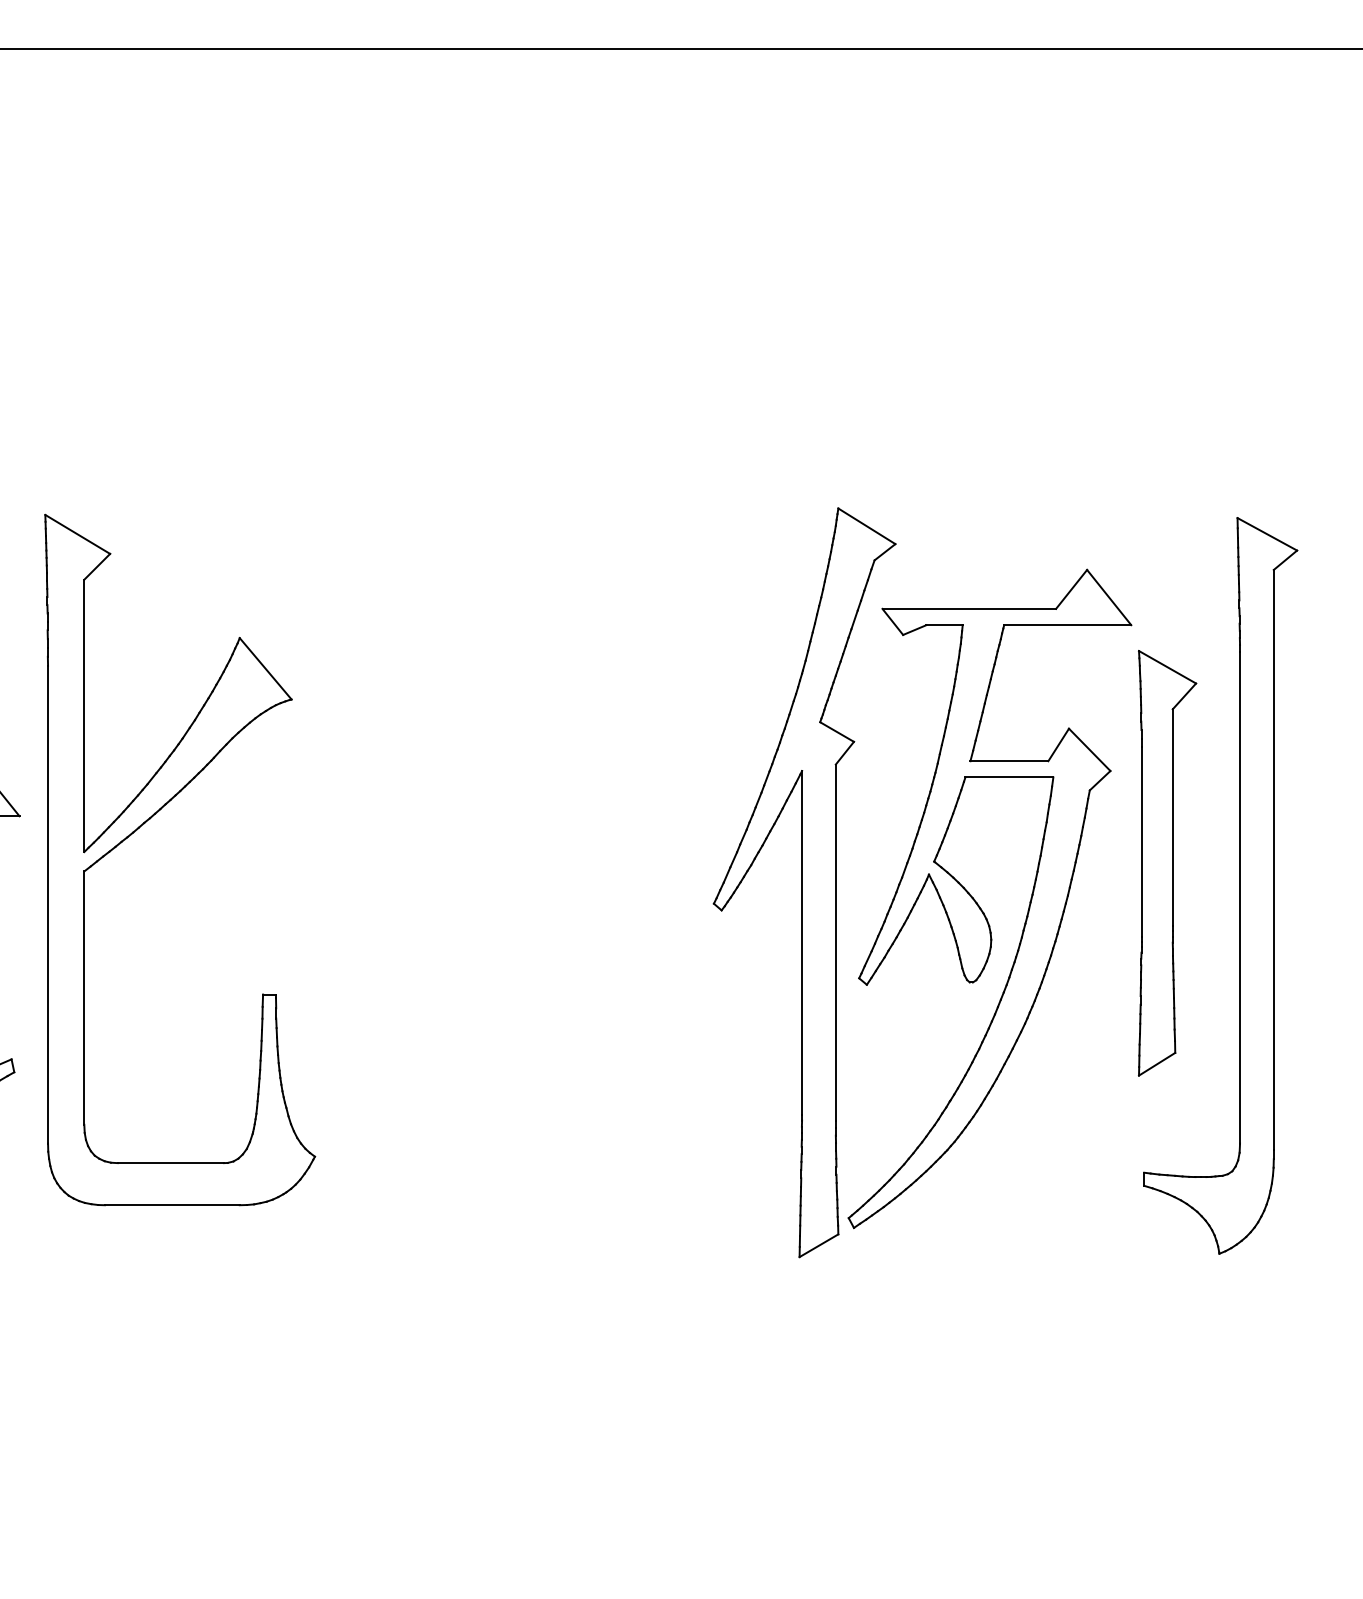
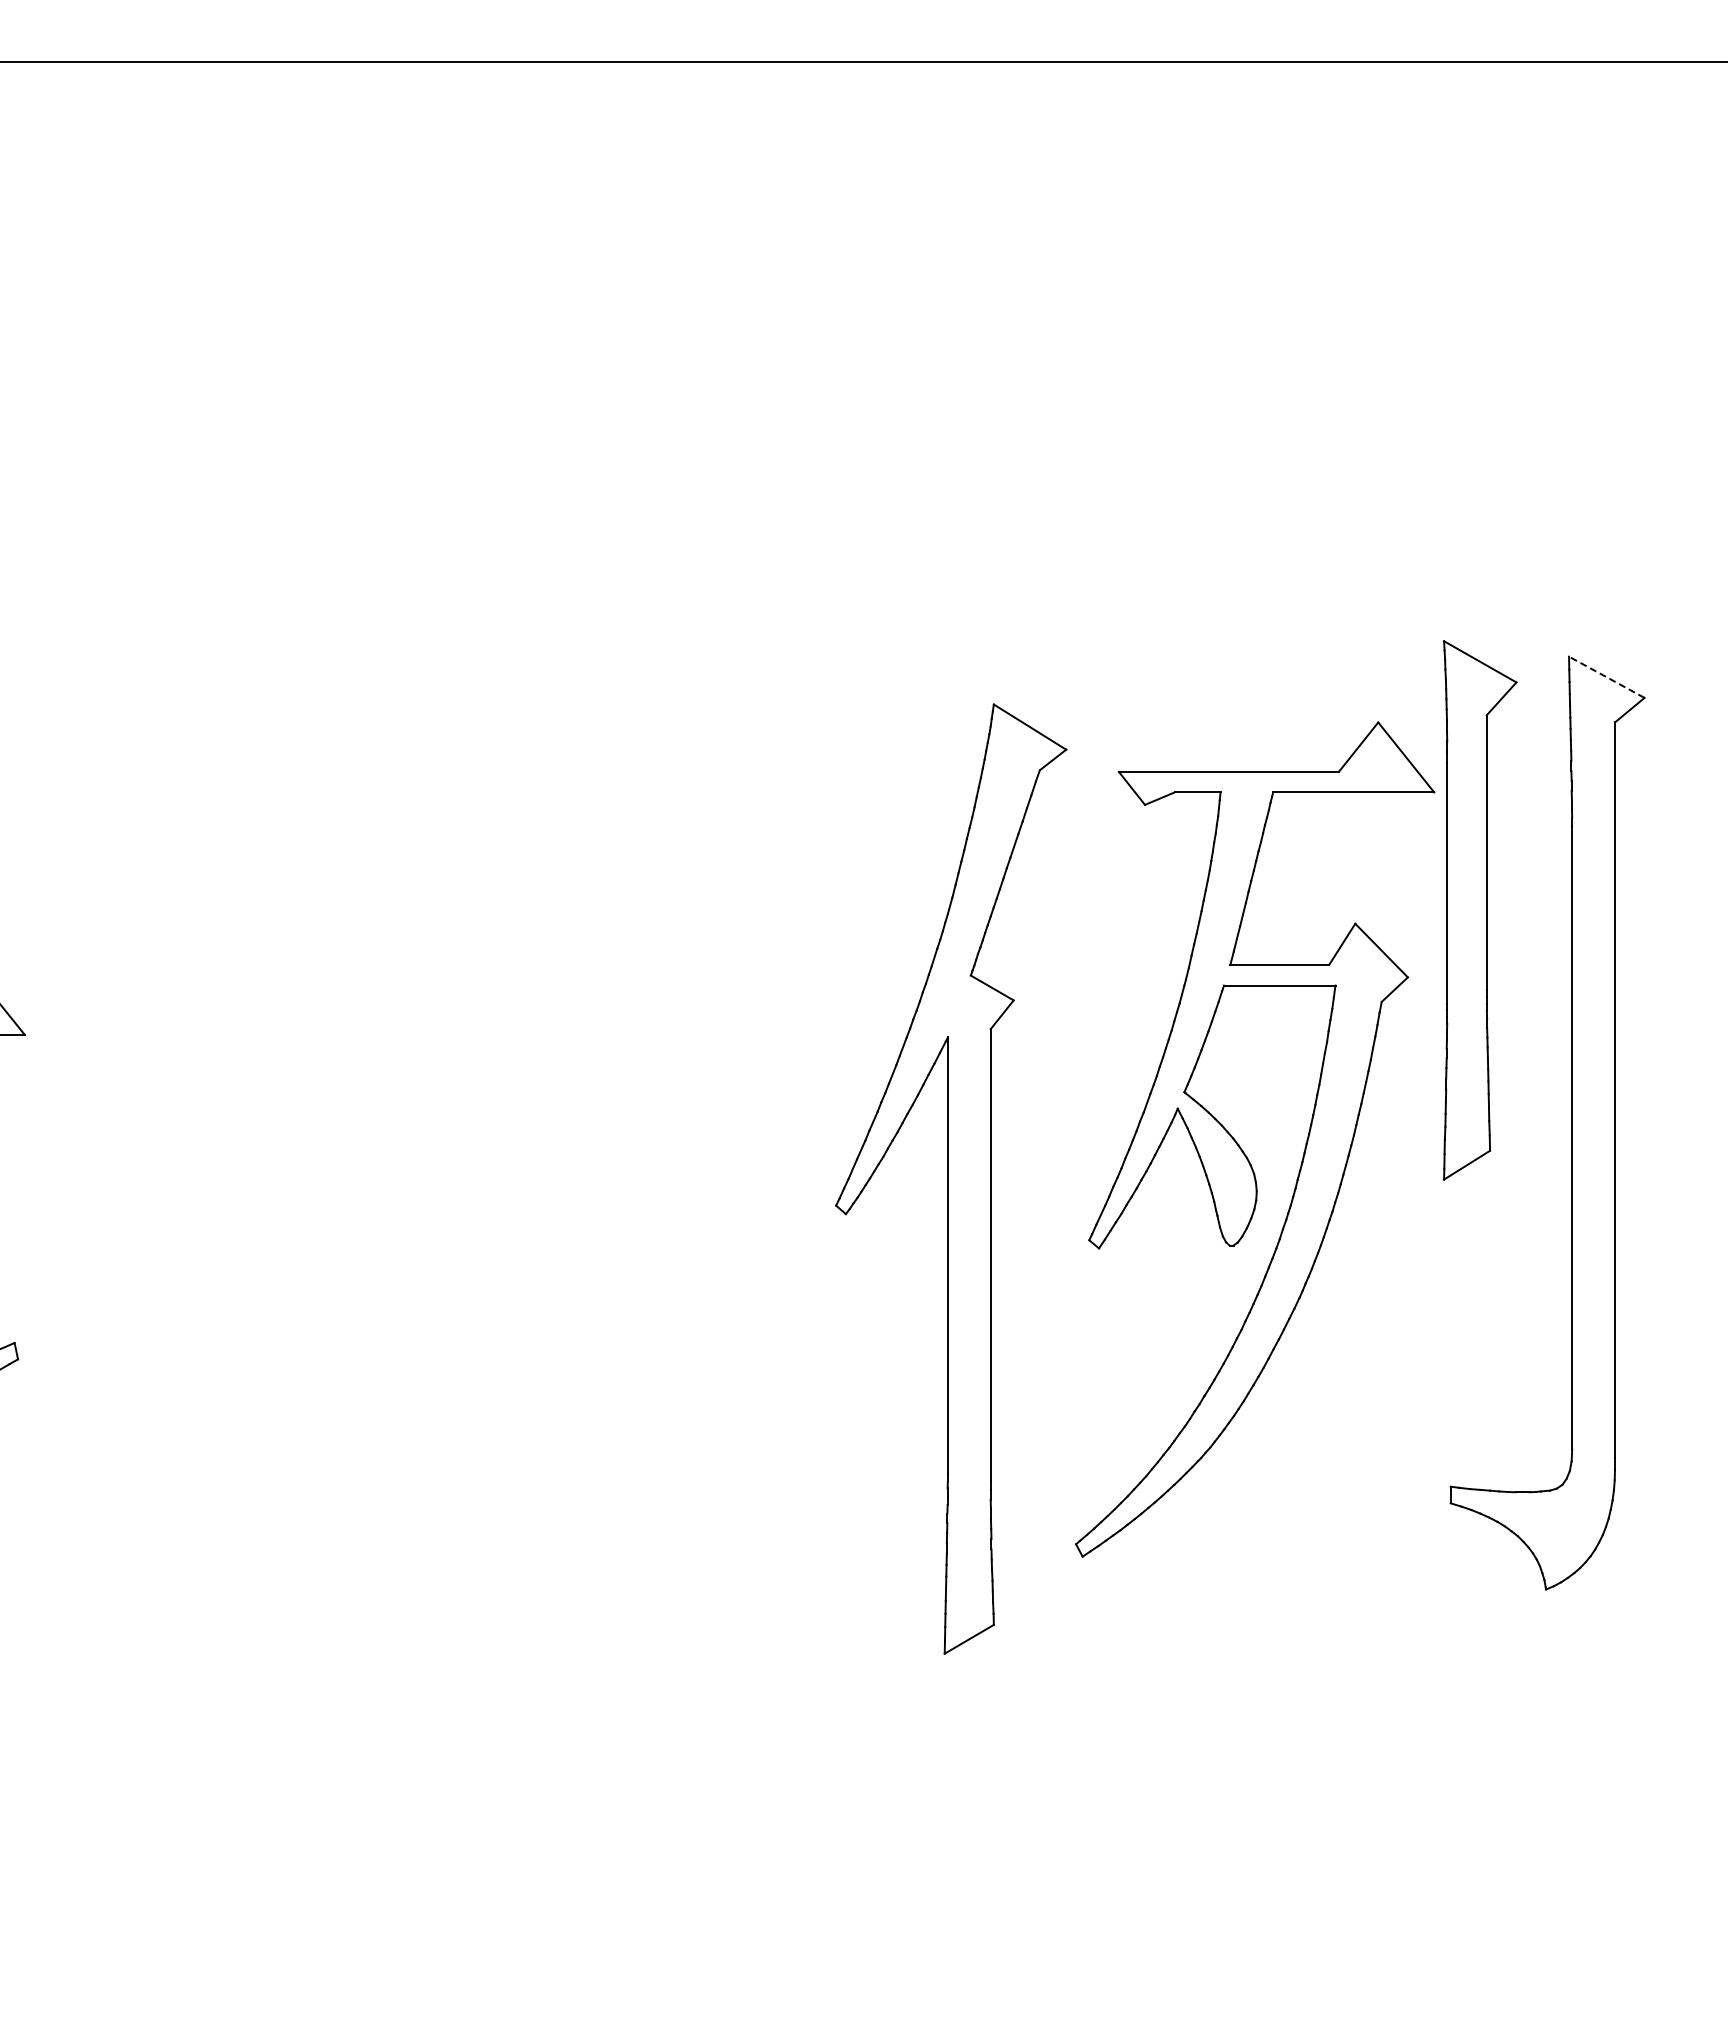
line: (1267, 534) -> (1606, 677), solid -> dashed
part: (150, 819) -> (190, 1038), removed
part: (1167, 863) -> (1480, 910), moved
part: (804, 882) -> (951, 1178), moved

